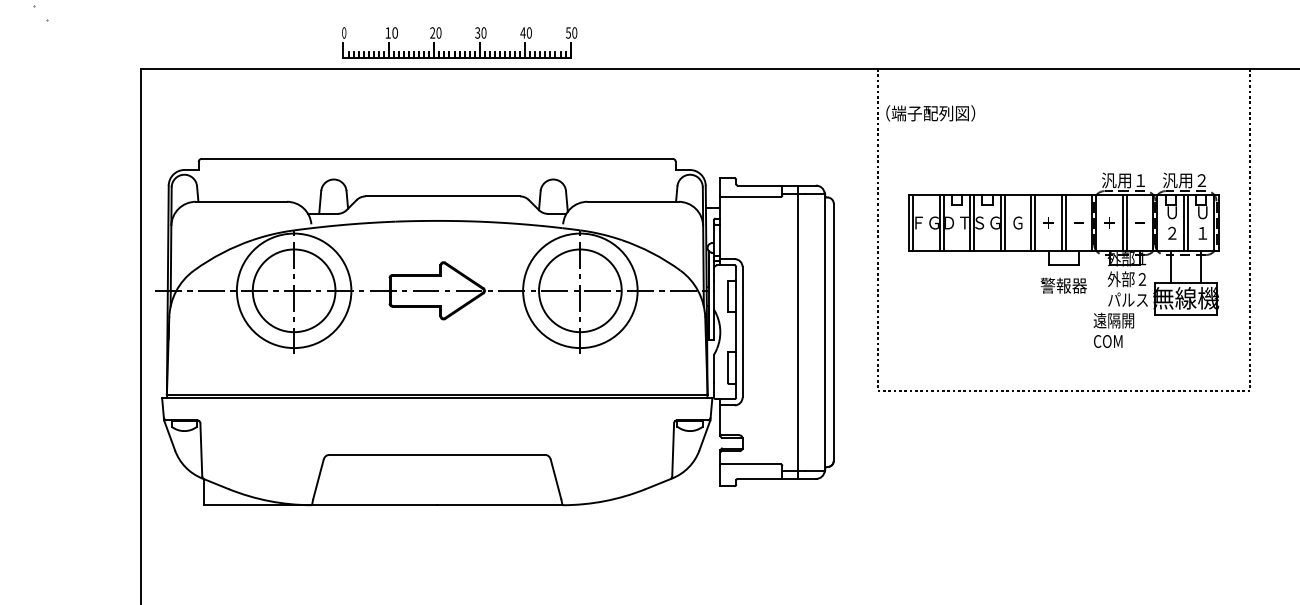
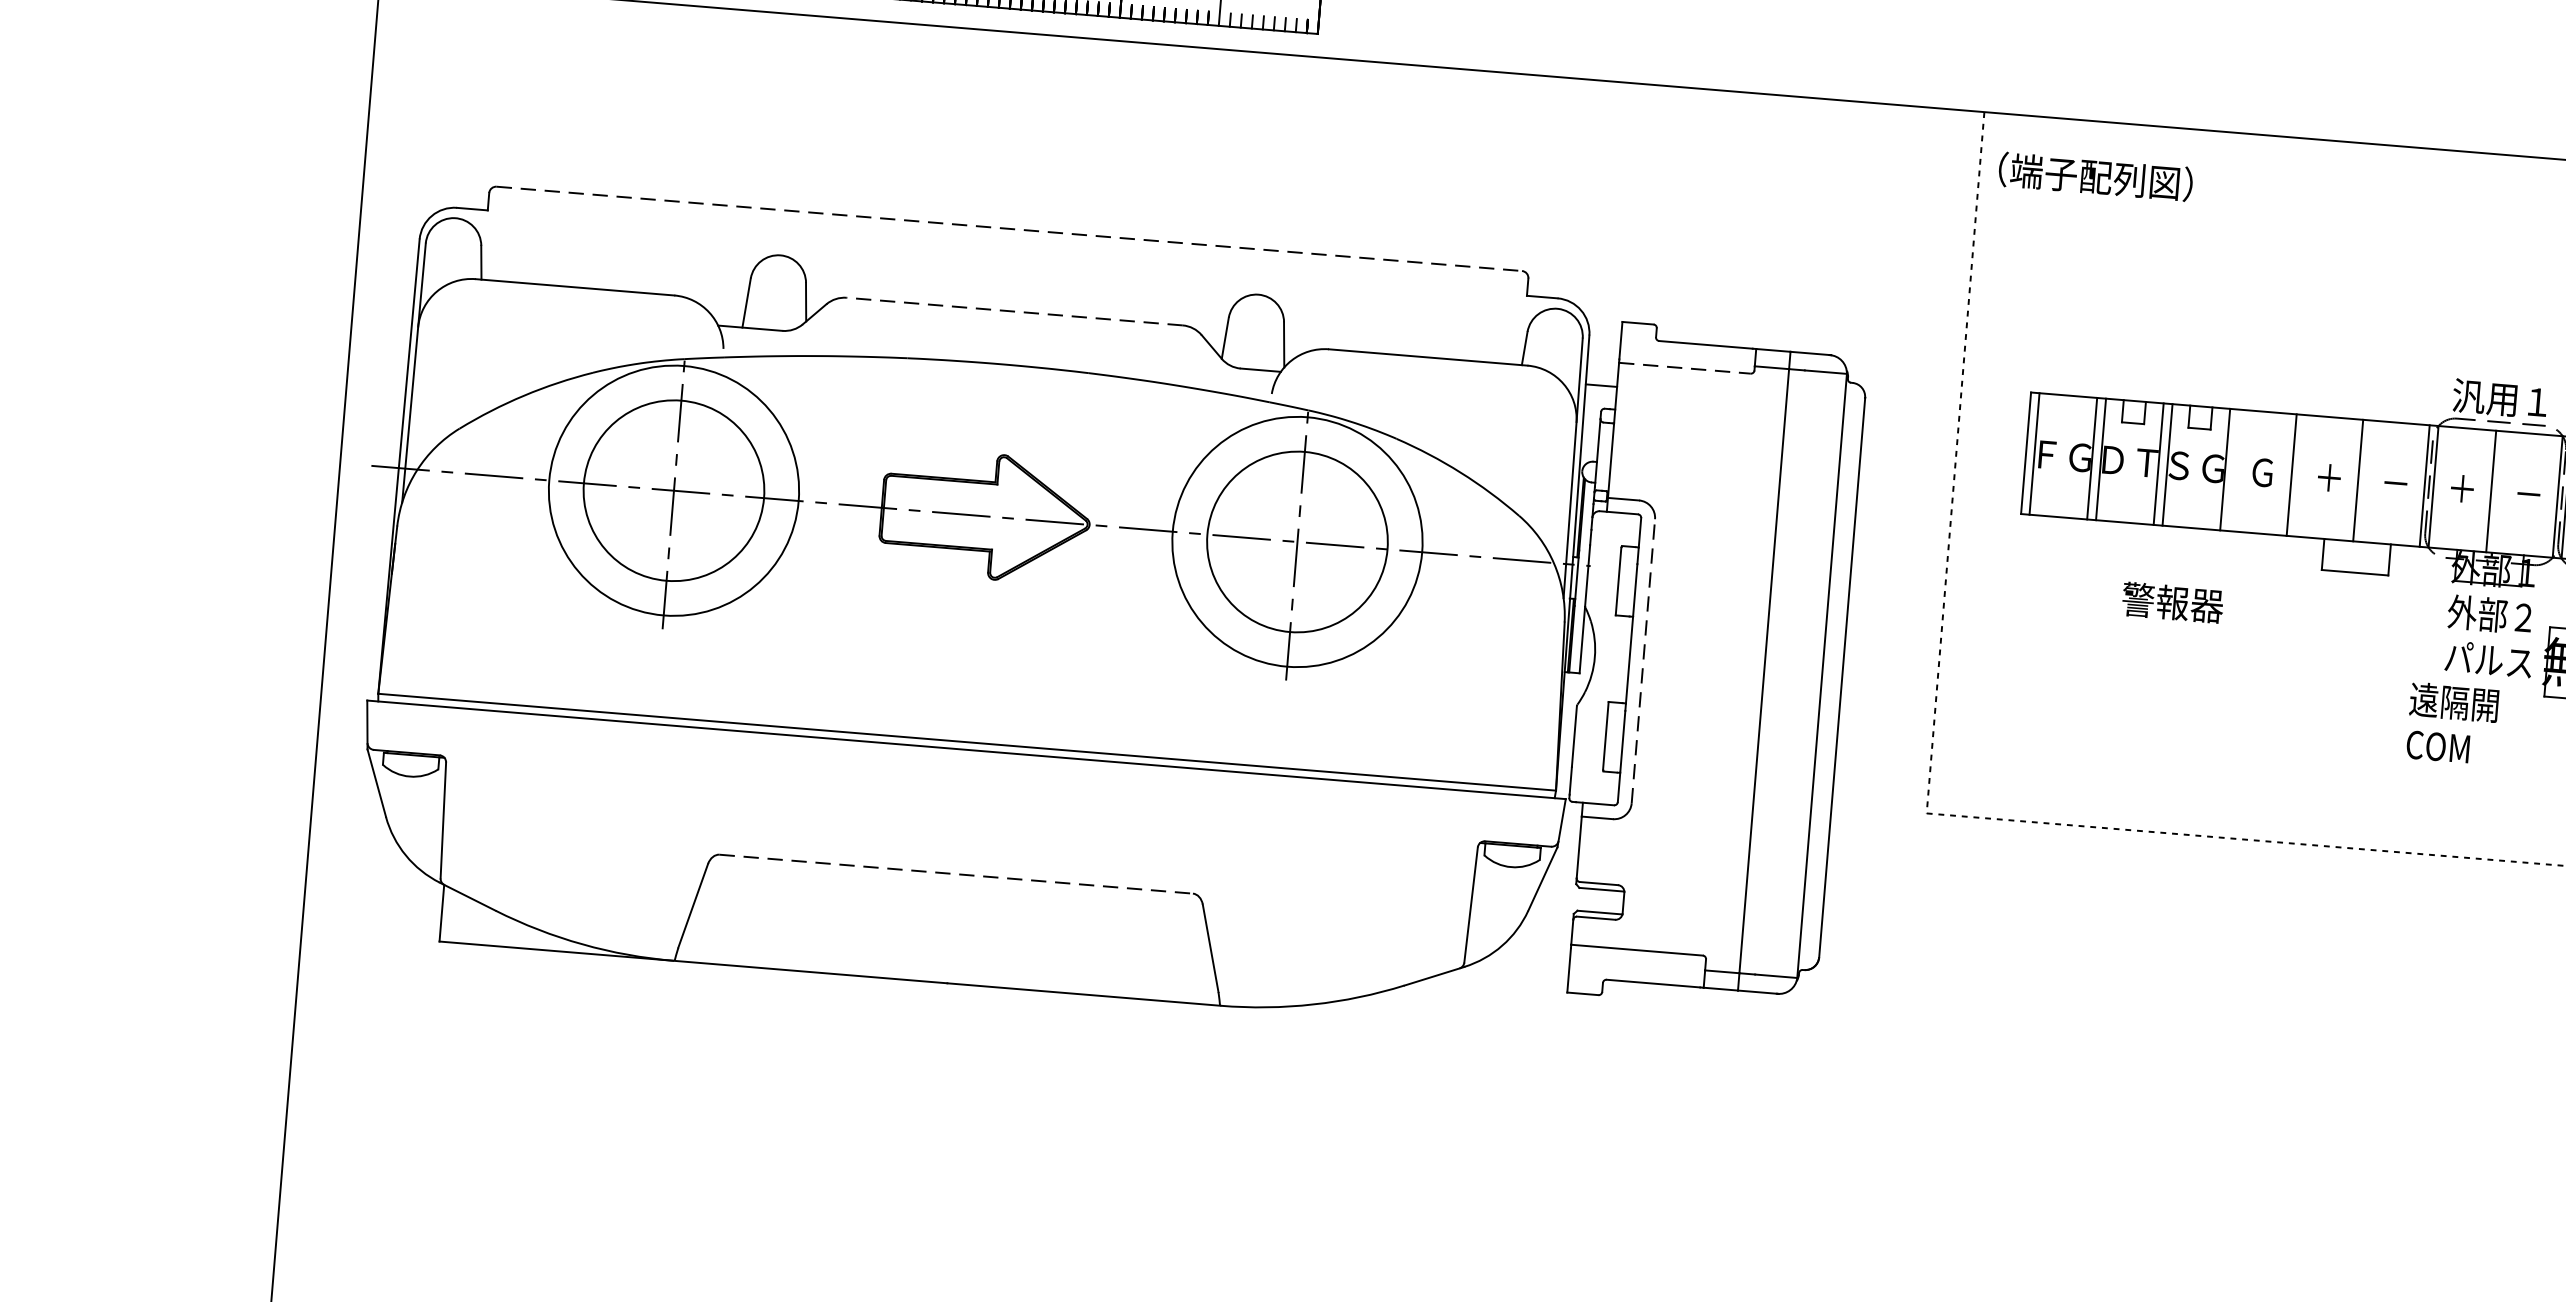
text: (930, 113) -> (2095, 177), moved
line: (437, 158) -> (1009, 228), solid -> dashed
line: (442, 196) -> (1014, 311), solid -> dashed
line: (751, 197) -> (1686, 369), solid -> dashed
line: (1004, 222) -> (2233, 469), removed
line: (1035, 222) -> (2301, 474), removed
line: (1065, 222) -> (2366, 480), removed
line: (1126, 222) -> (2499, 490), removed
text: (1063, 285) -> (2172, 602), moved
line: (742, 331) -> (1643, 659), solid -> dashed
line: (437, 455) -> (956, 875), solid -> dashed

